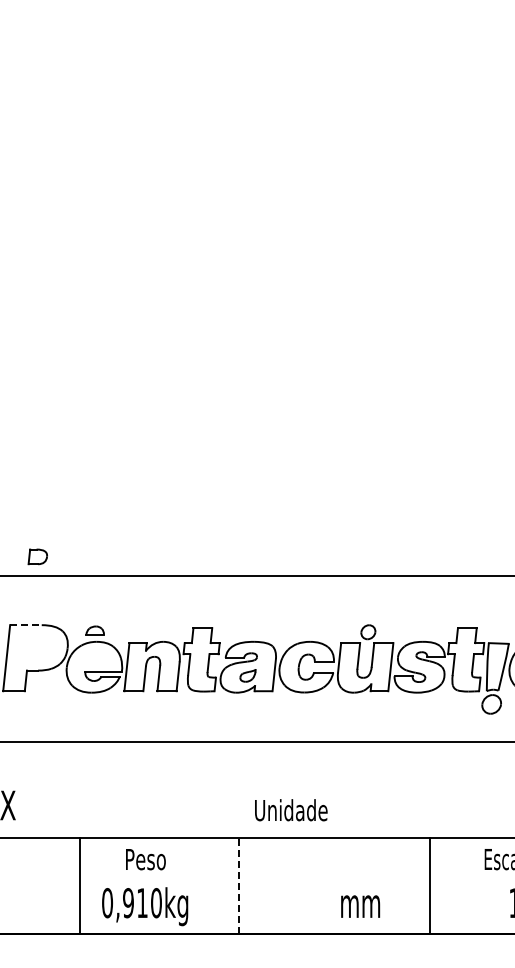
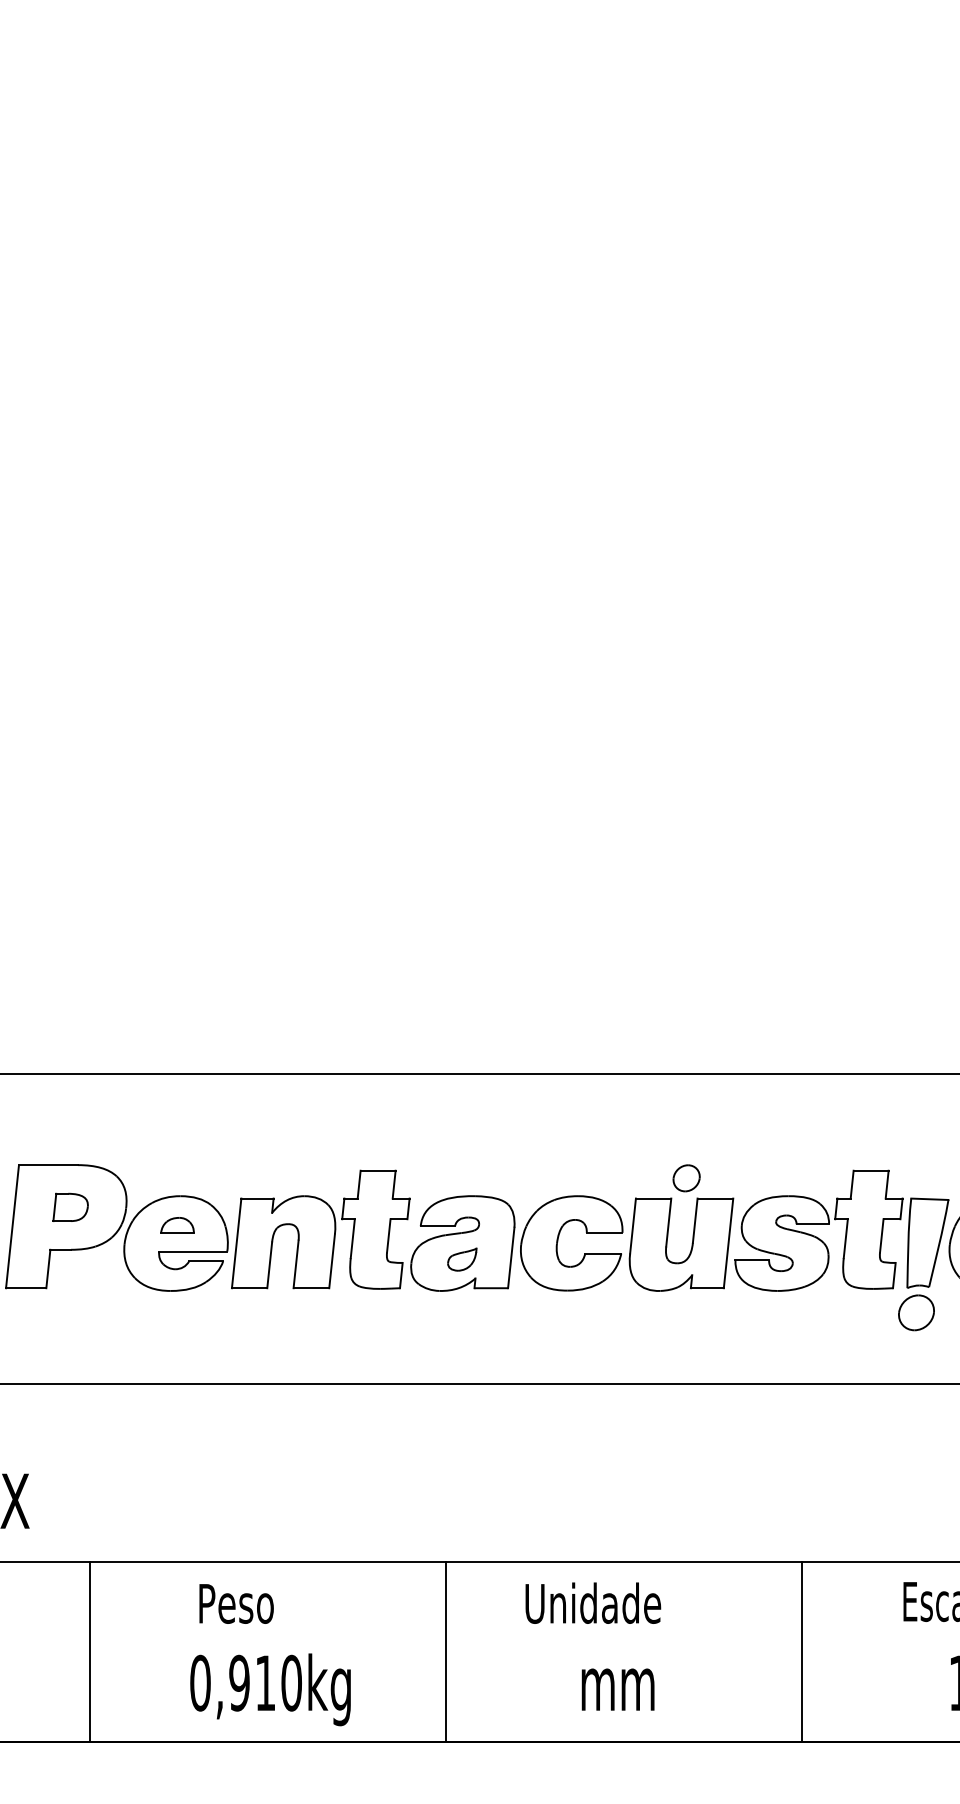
part: (37, 556) -> (69, 1206), moved
line: (25, 625) -> (47, 1165), dashed -> solid
part: (94, 630) -> (176, 1225), moved
text: (291, 810) -> (593, 1603), moved
text: (145, 859) -> (235, 1603), moved
line: (80, 886) -> (90, 1652), moved
line: (239, 886) -> (446, 1652), dashed -> solid
text: (360, 906) -> (617, 1689), moved

